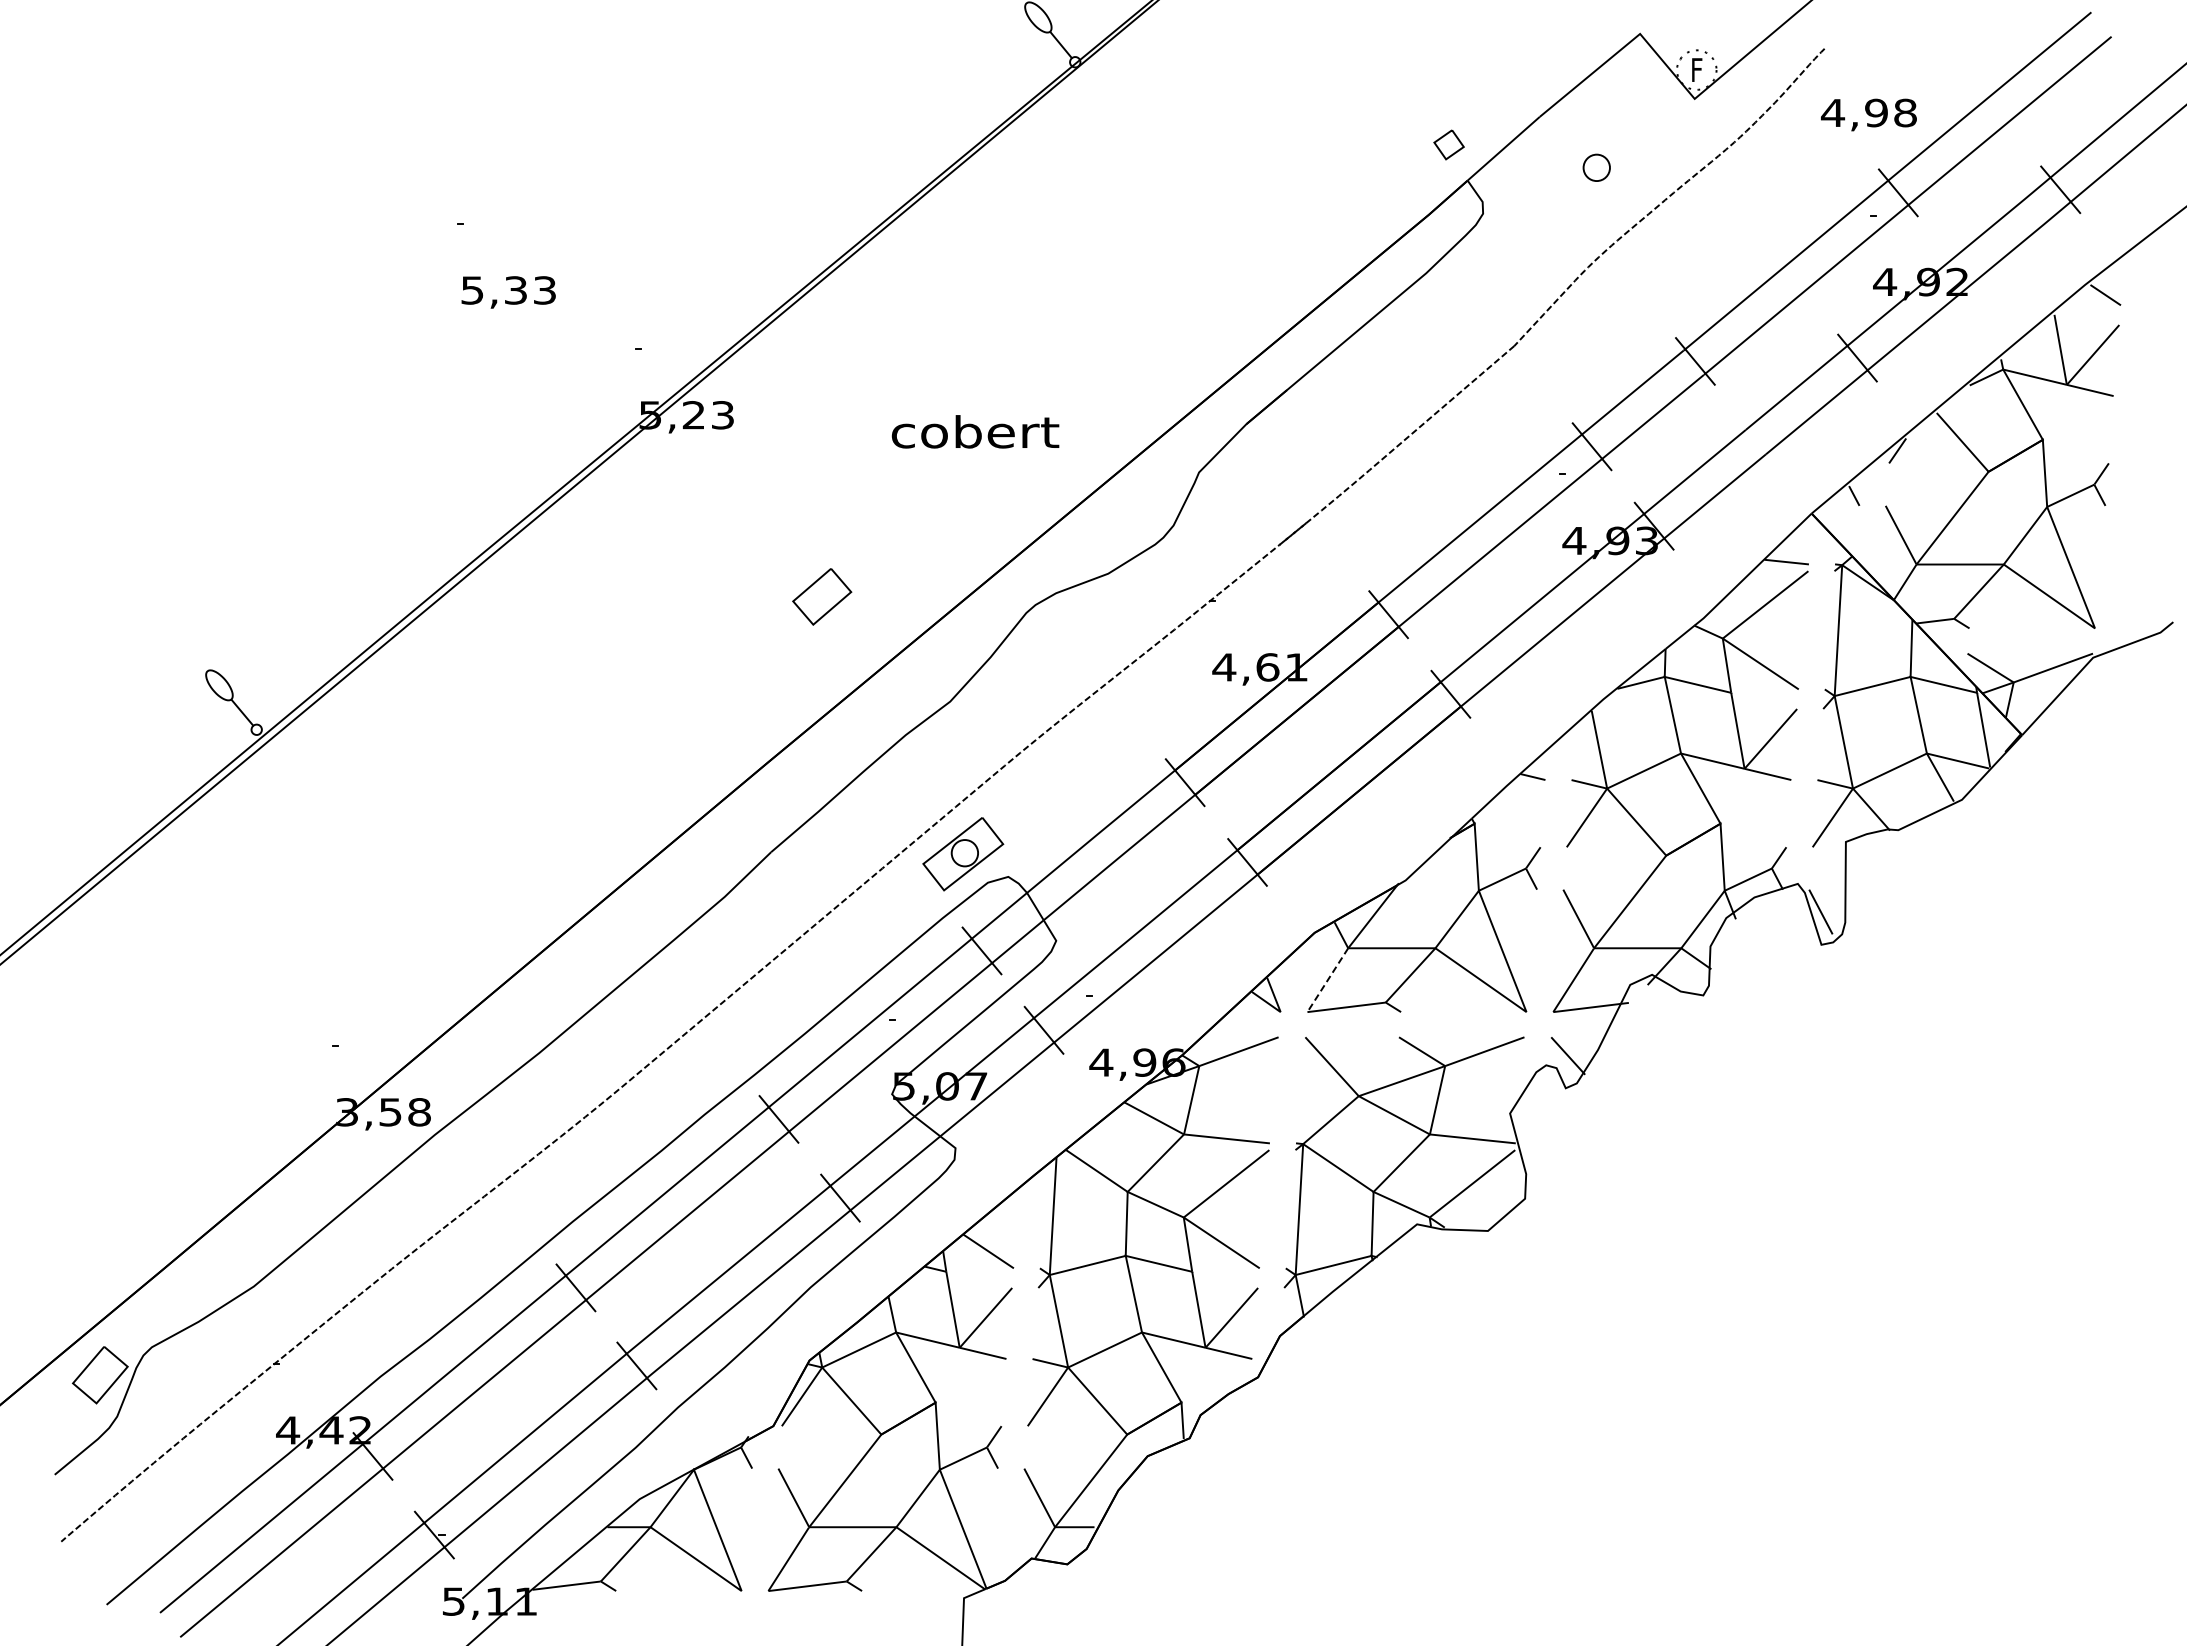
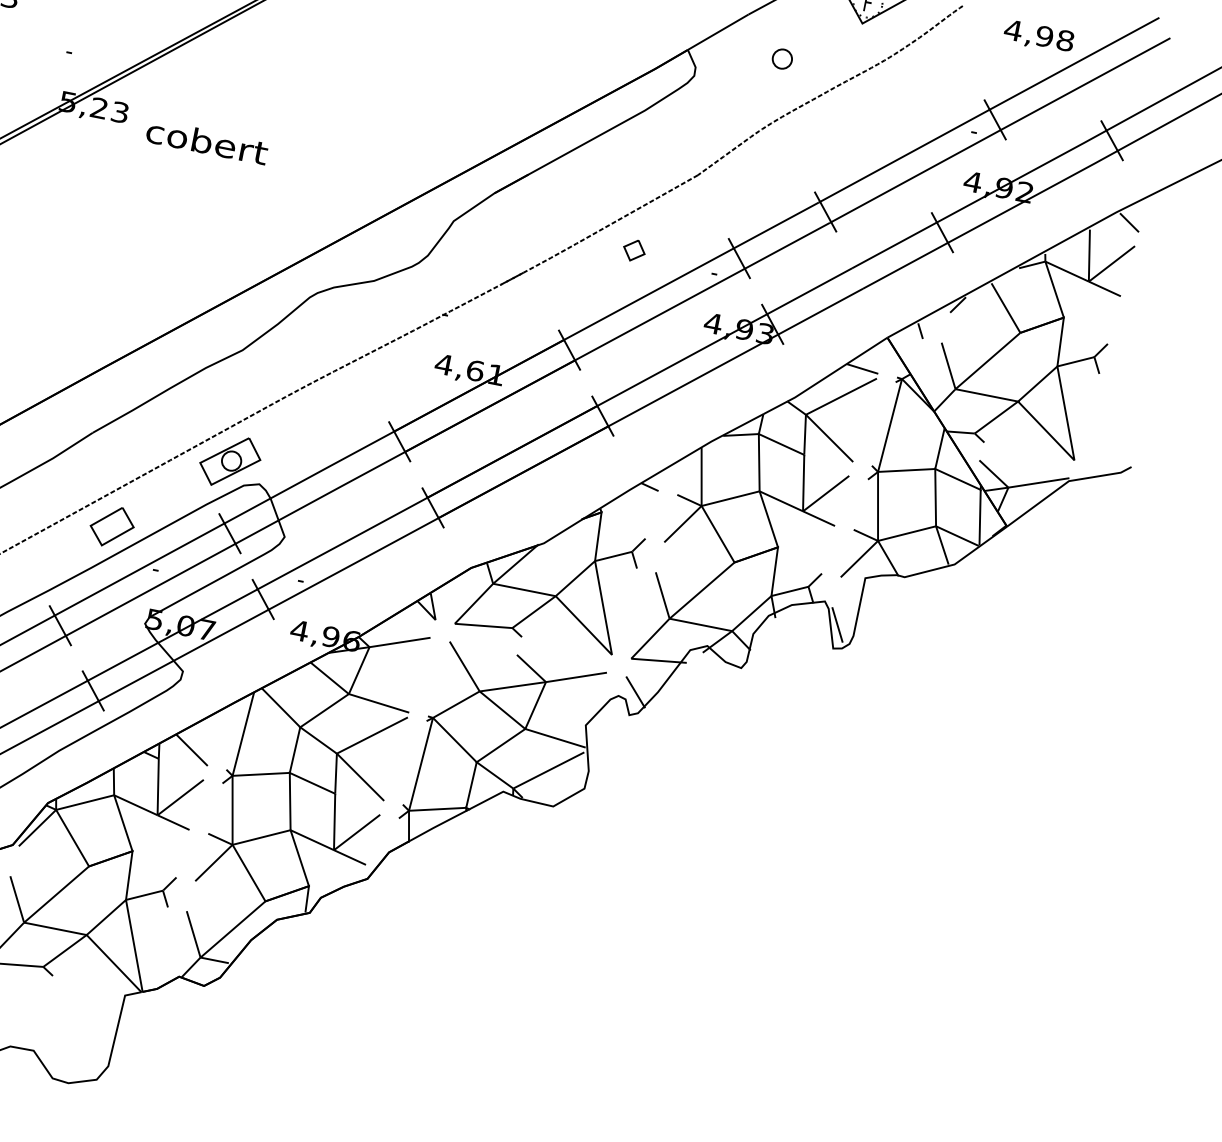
text: (1868, 114) -> (1038, 36), moved
part: (1448, 144) -> (633, 250), moved
text: (975, 431) -> (207, 141), moved
part: (822, 596) -> (112, 526), moved
line: (1327, 980) -> (473, 603), dashed -> solid

